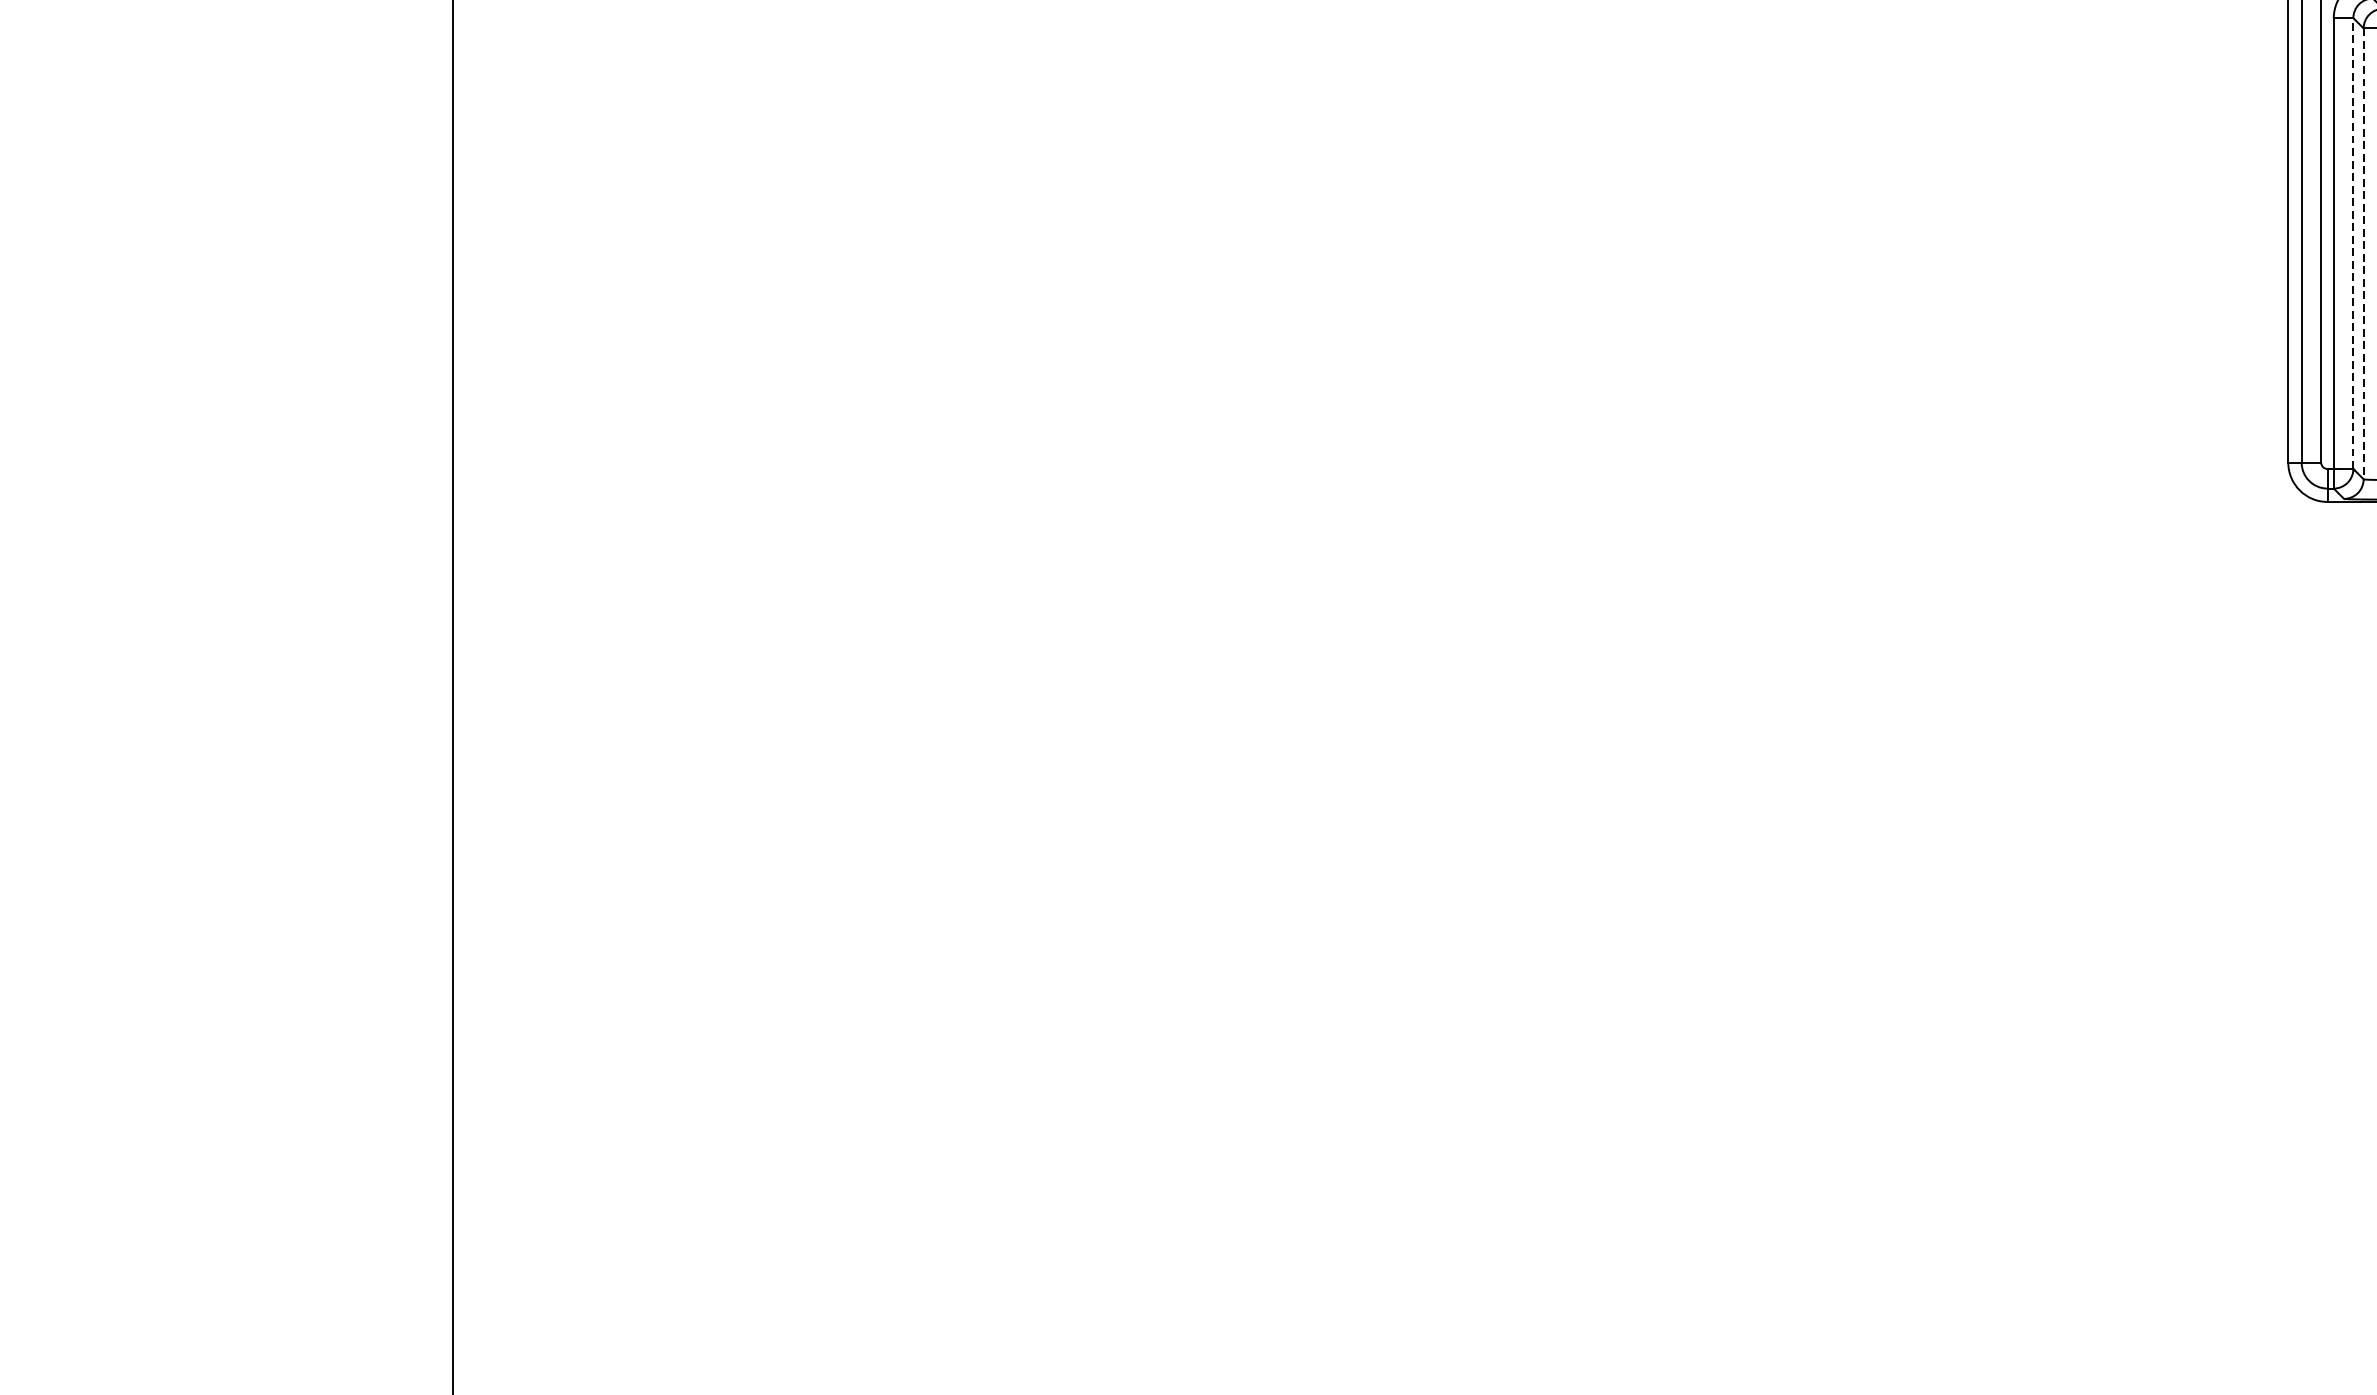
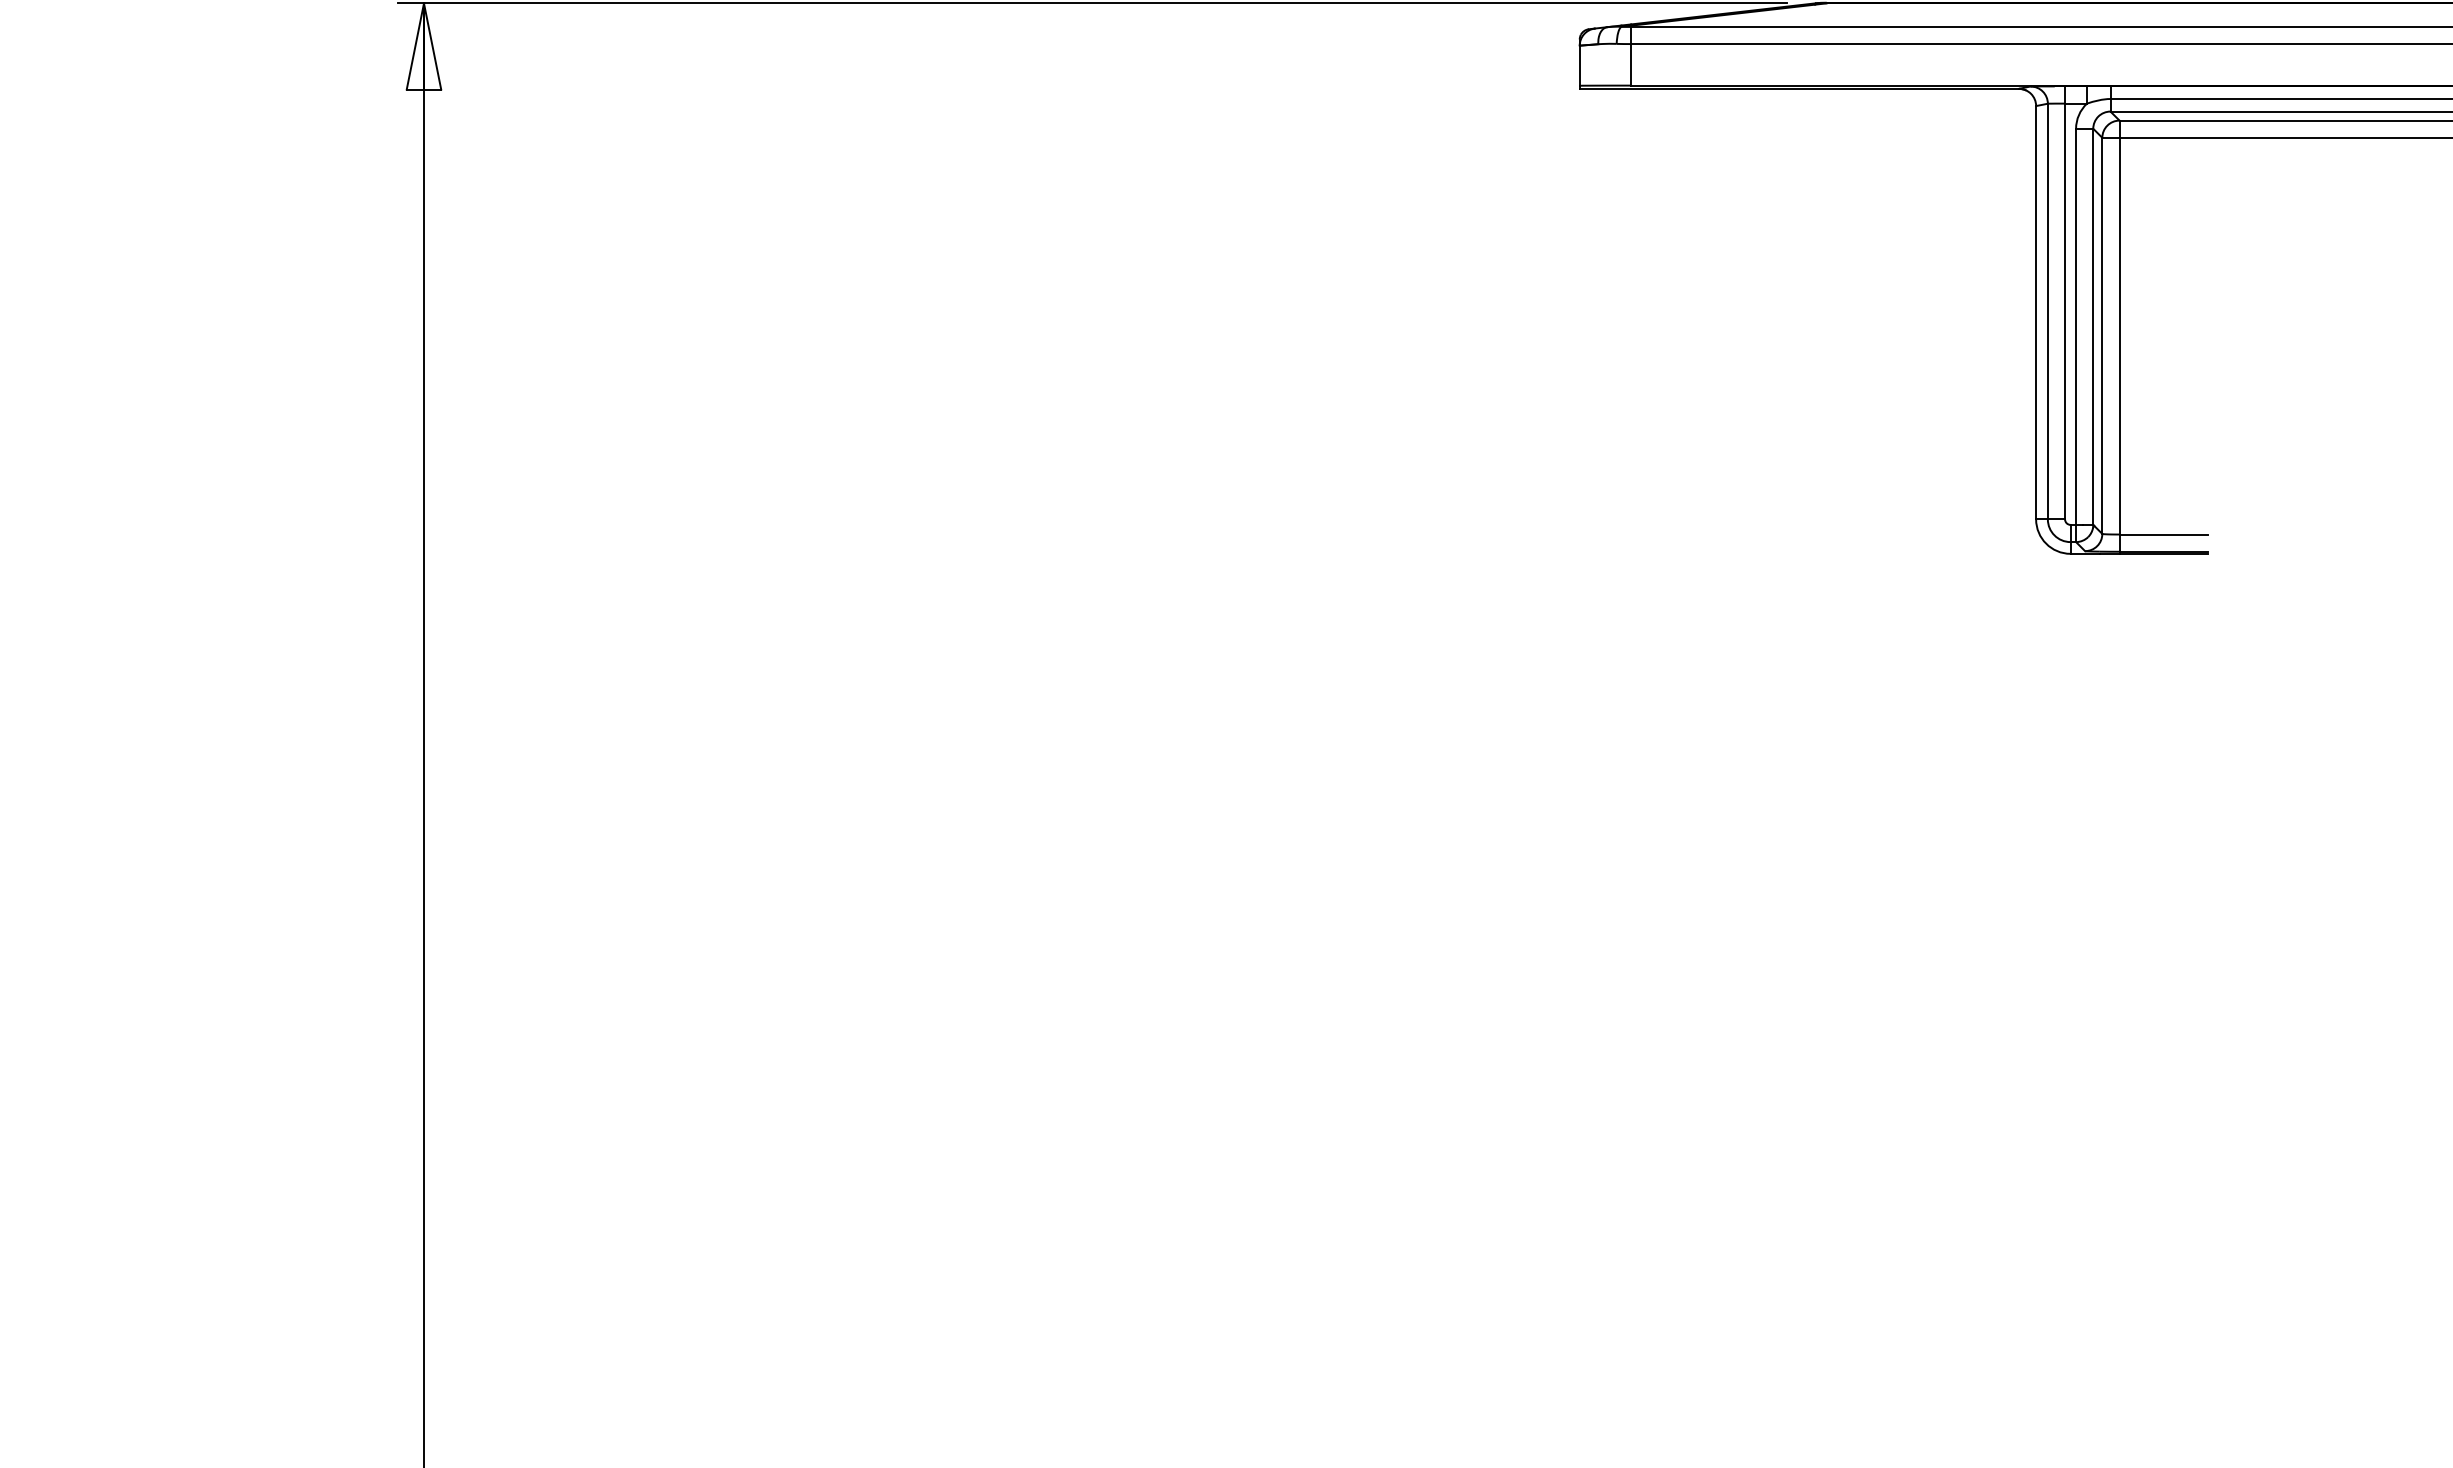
line: (2353, 243) -> (2093, 326), dashed -> solid
line: (2363, 254) -> (2102, 336), dashed -> solid

